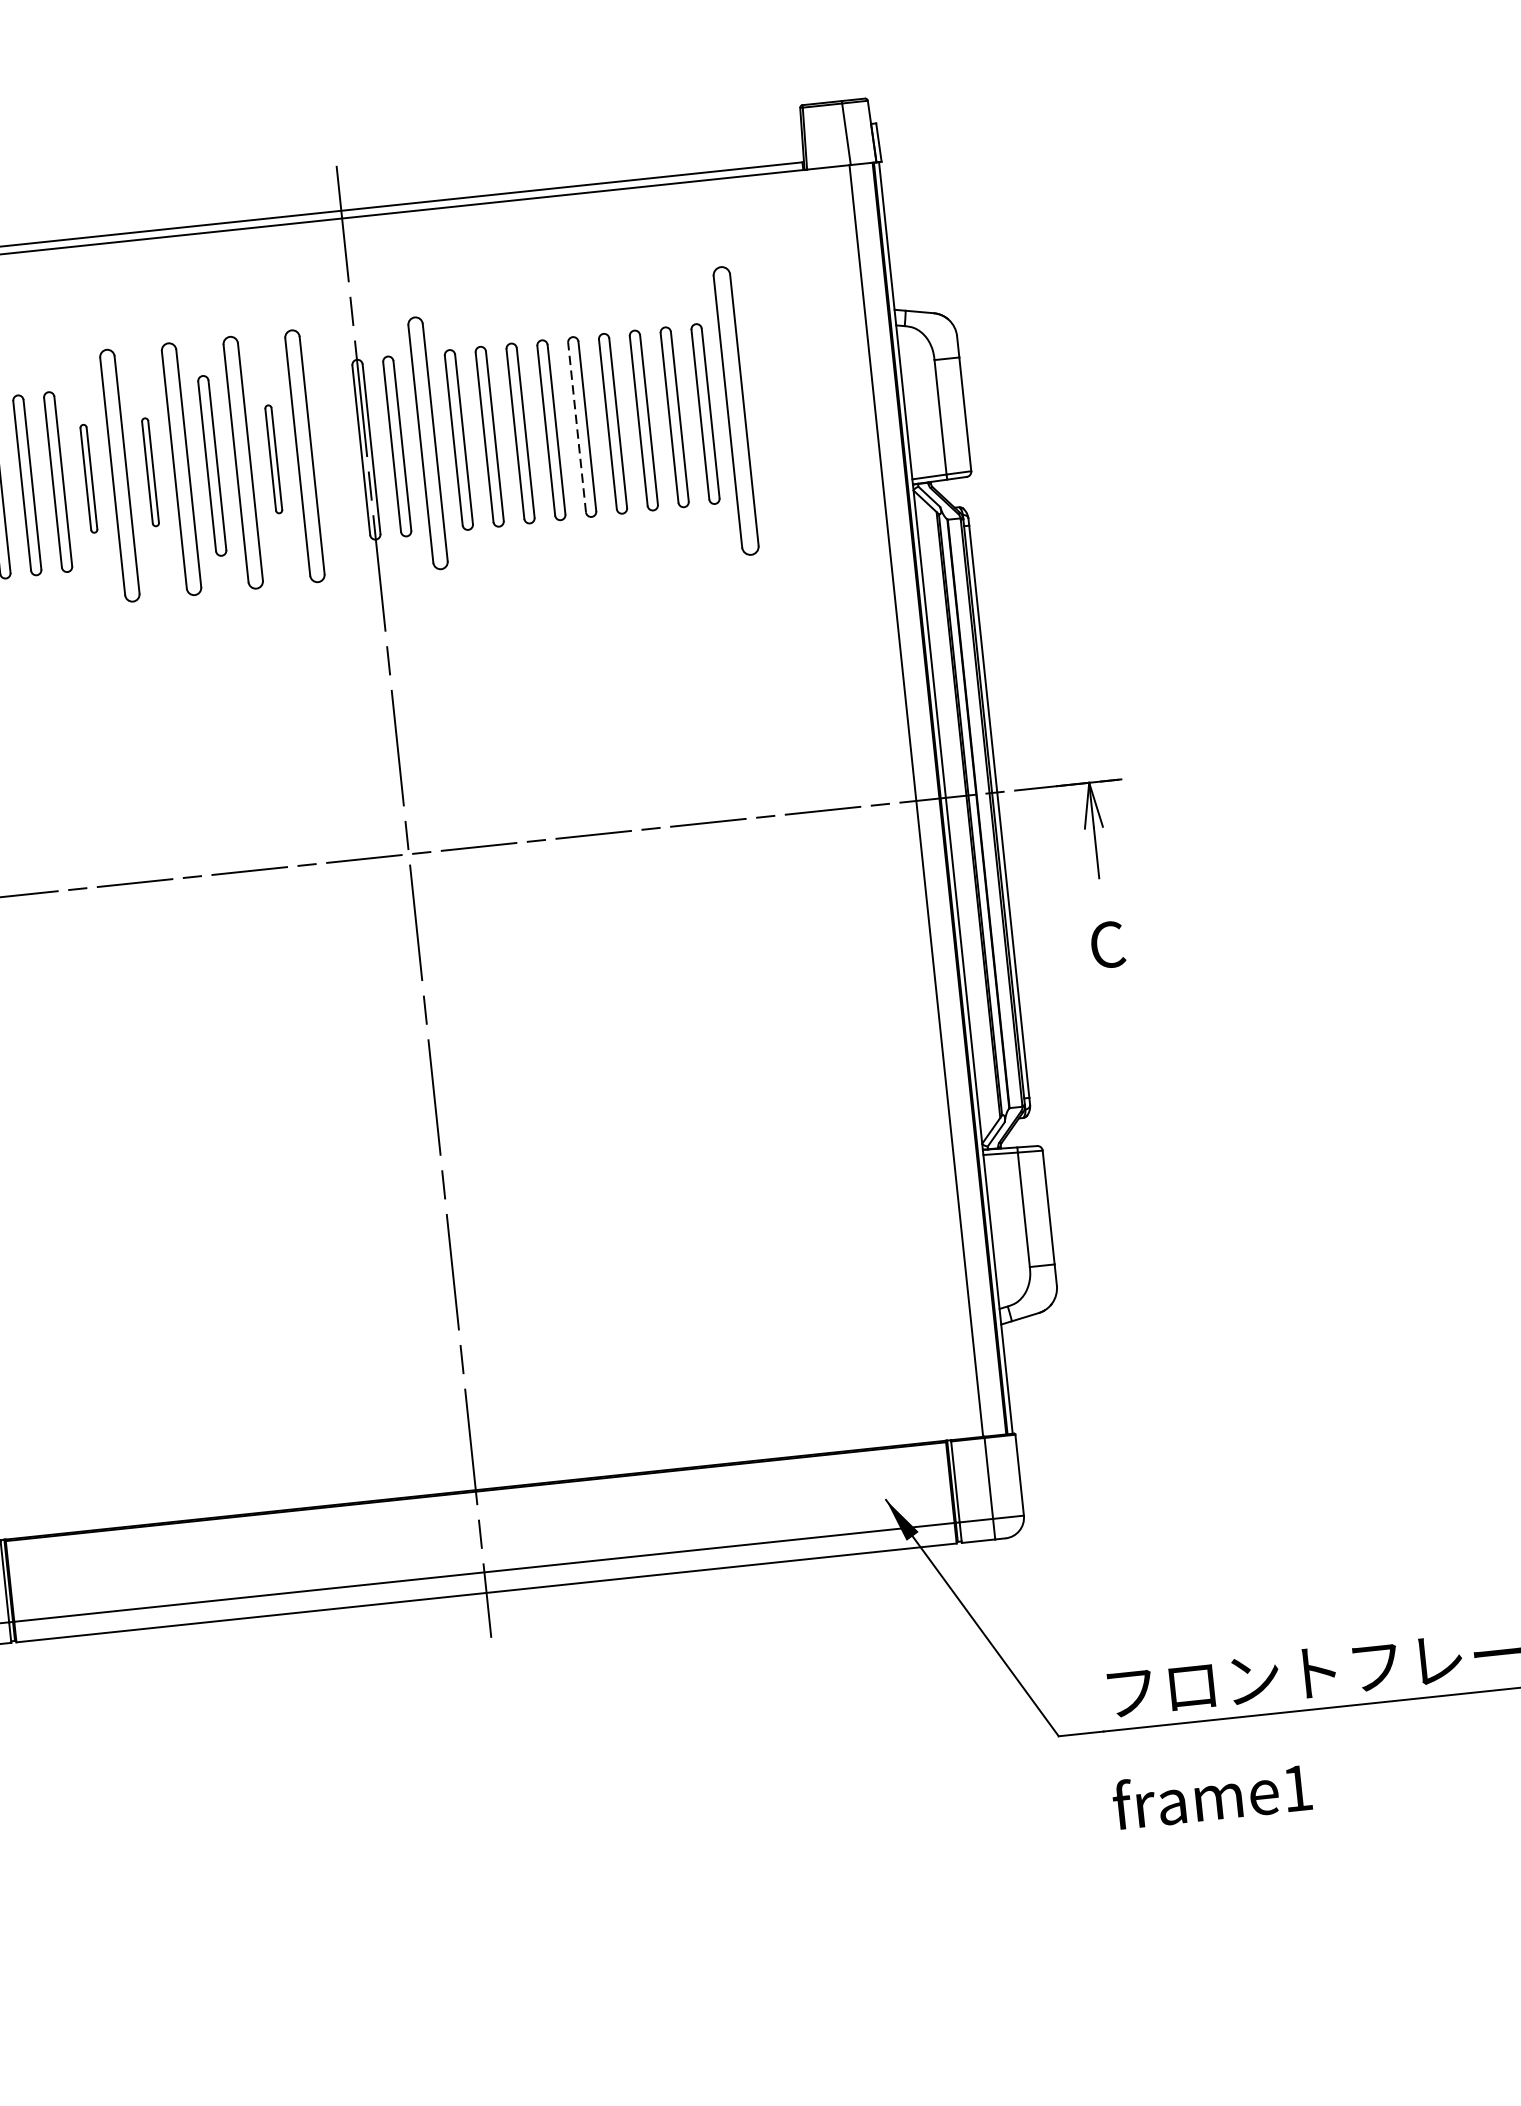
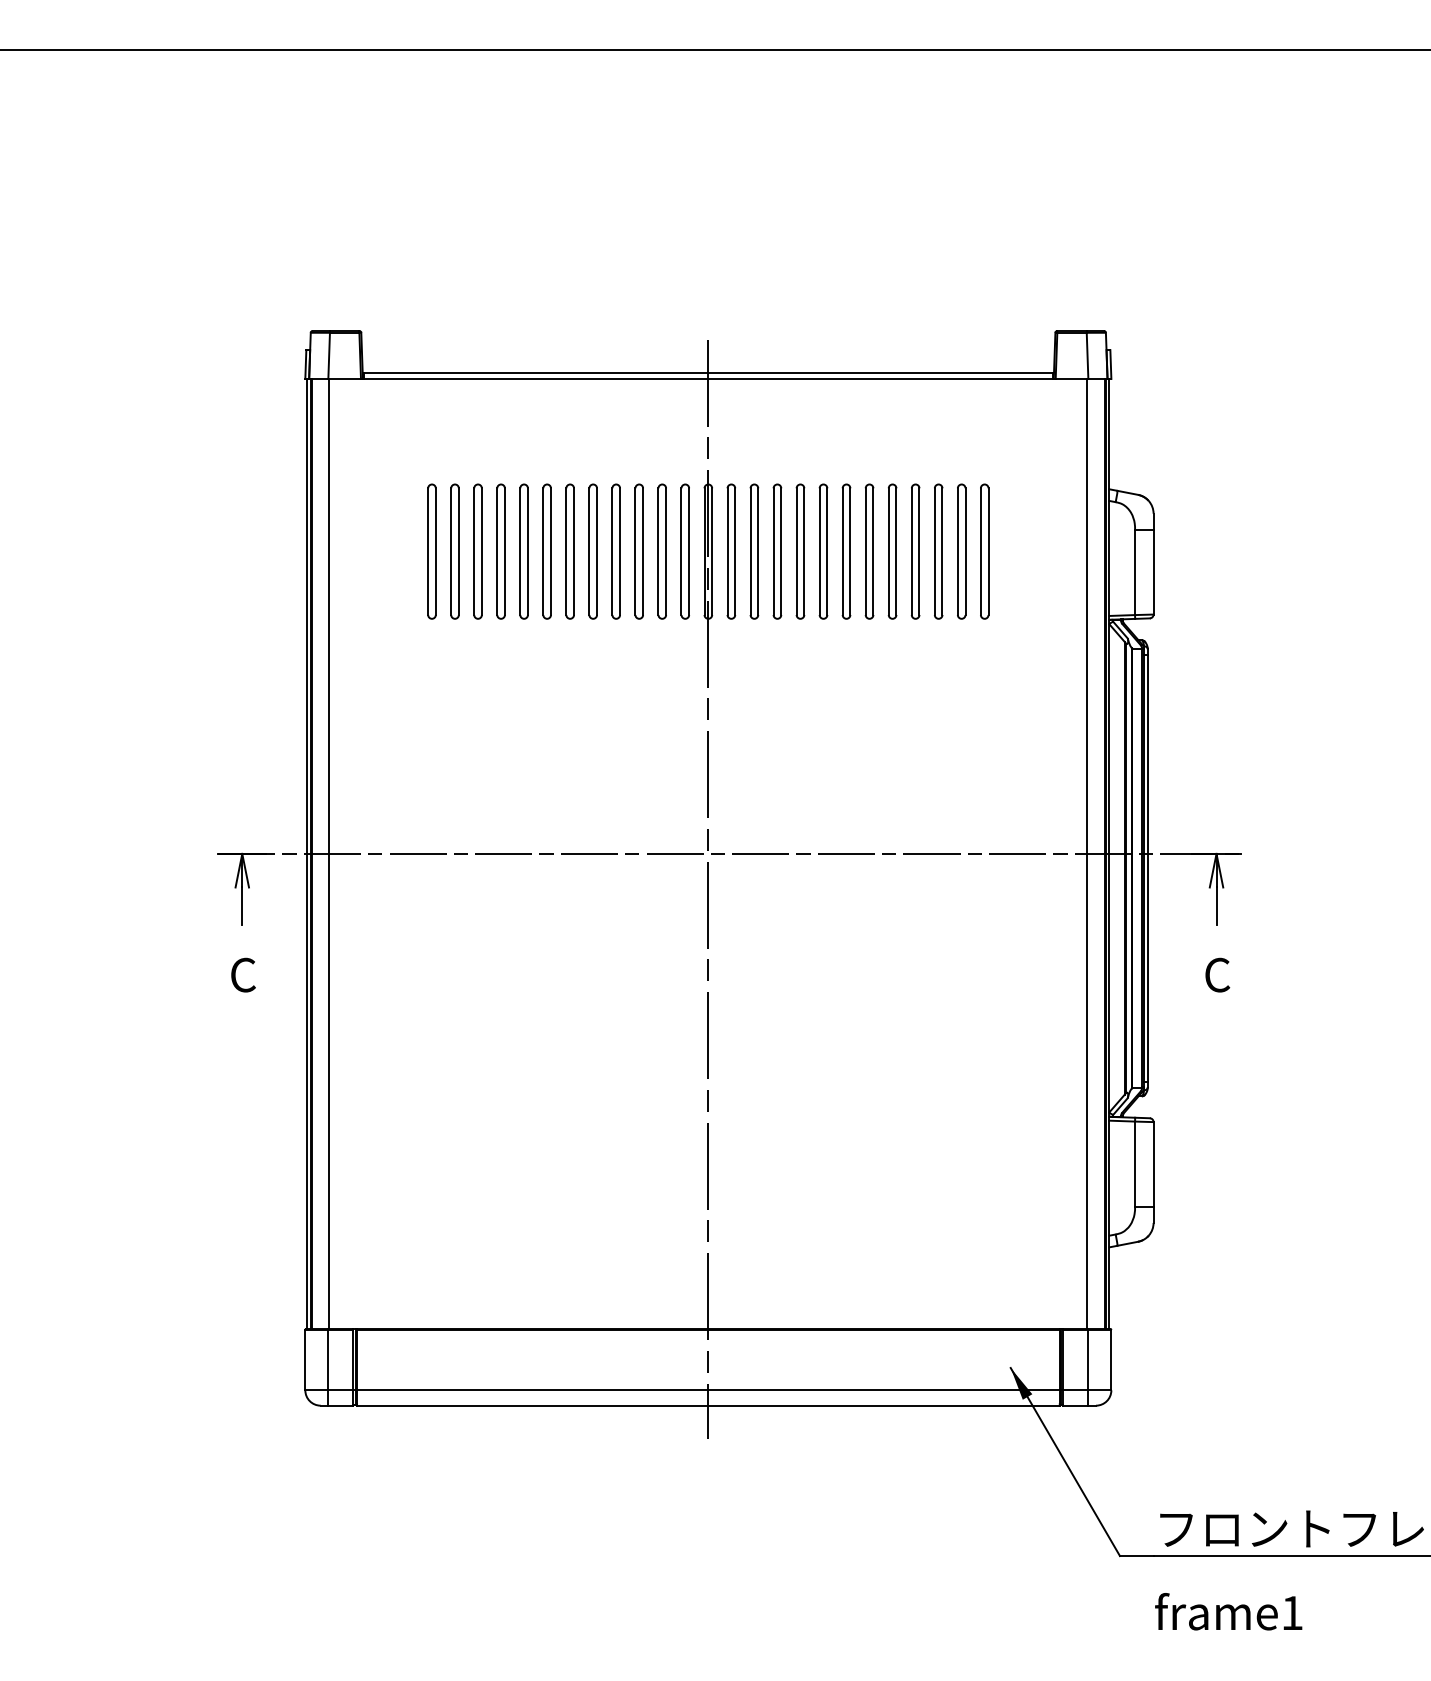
part: (736, 410) -> (984, 551), size x0.62
line: (576, 427) -> (865, 551), dashed -> solid
part: (428, 442) -> (754, 551), size x0.71
part: (334, 452) -> (684, 551), added
part: (303, 456) -> (661, 551), size x0.71
part: (272, 459) -> (638, 551), size x1.67
part: (242, 462) -> (615, 551), size x0.71
part: (180, 469) -> (569, 551), size x0.71
part: (149, 472) -> (546, 551), size x1.67
part: (118, 475) -> (523, 551), size x0.71
part: (88, 478) -> (500, 551), size x1.67

